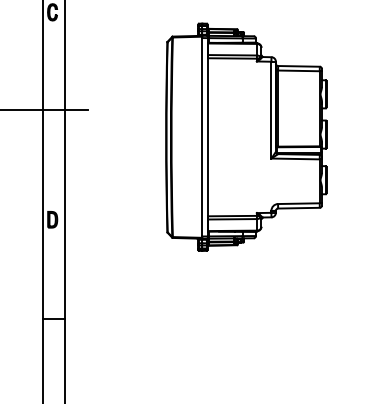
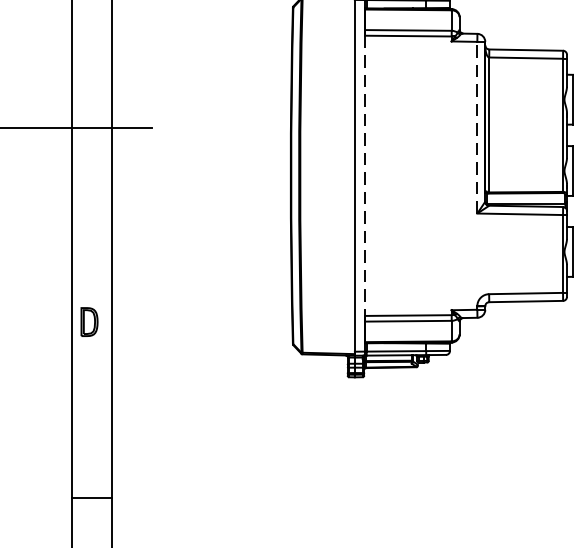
line: (271, 109) -> (477, 126), solid -> dashed
line: (208, 137) -> (365, 176), solid -> dashed

